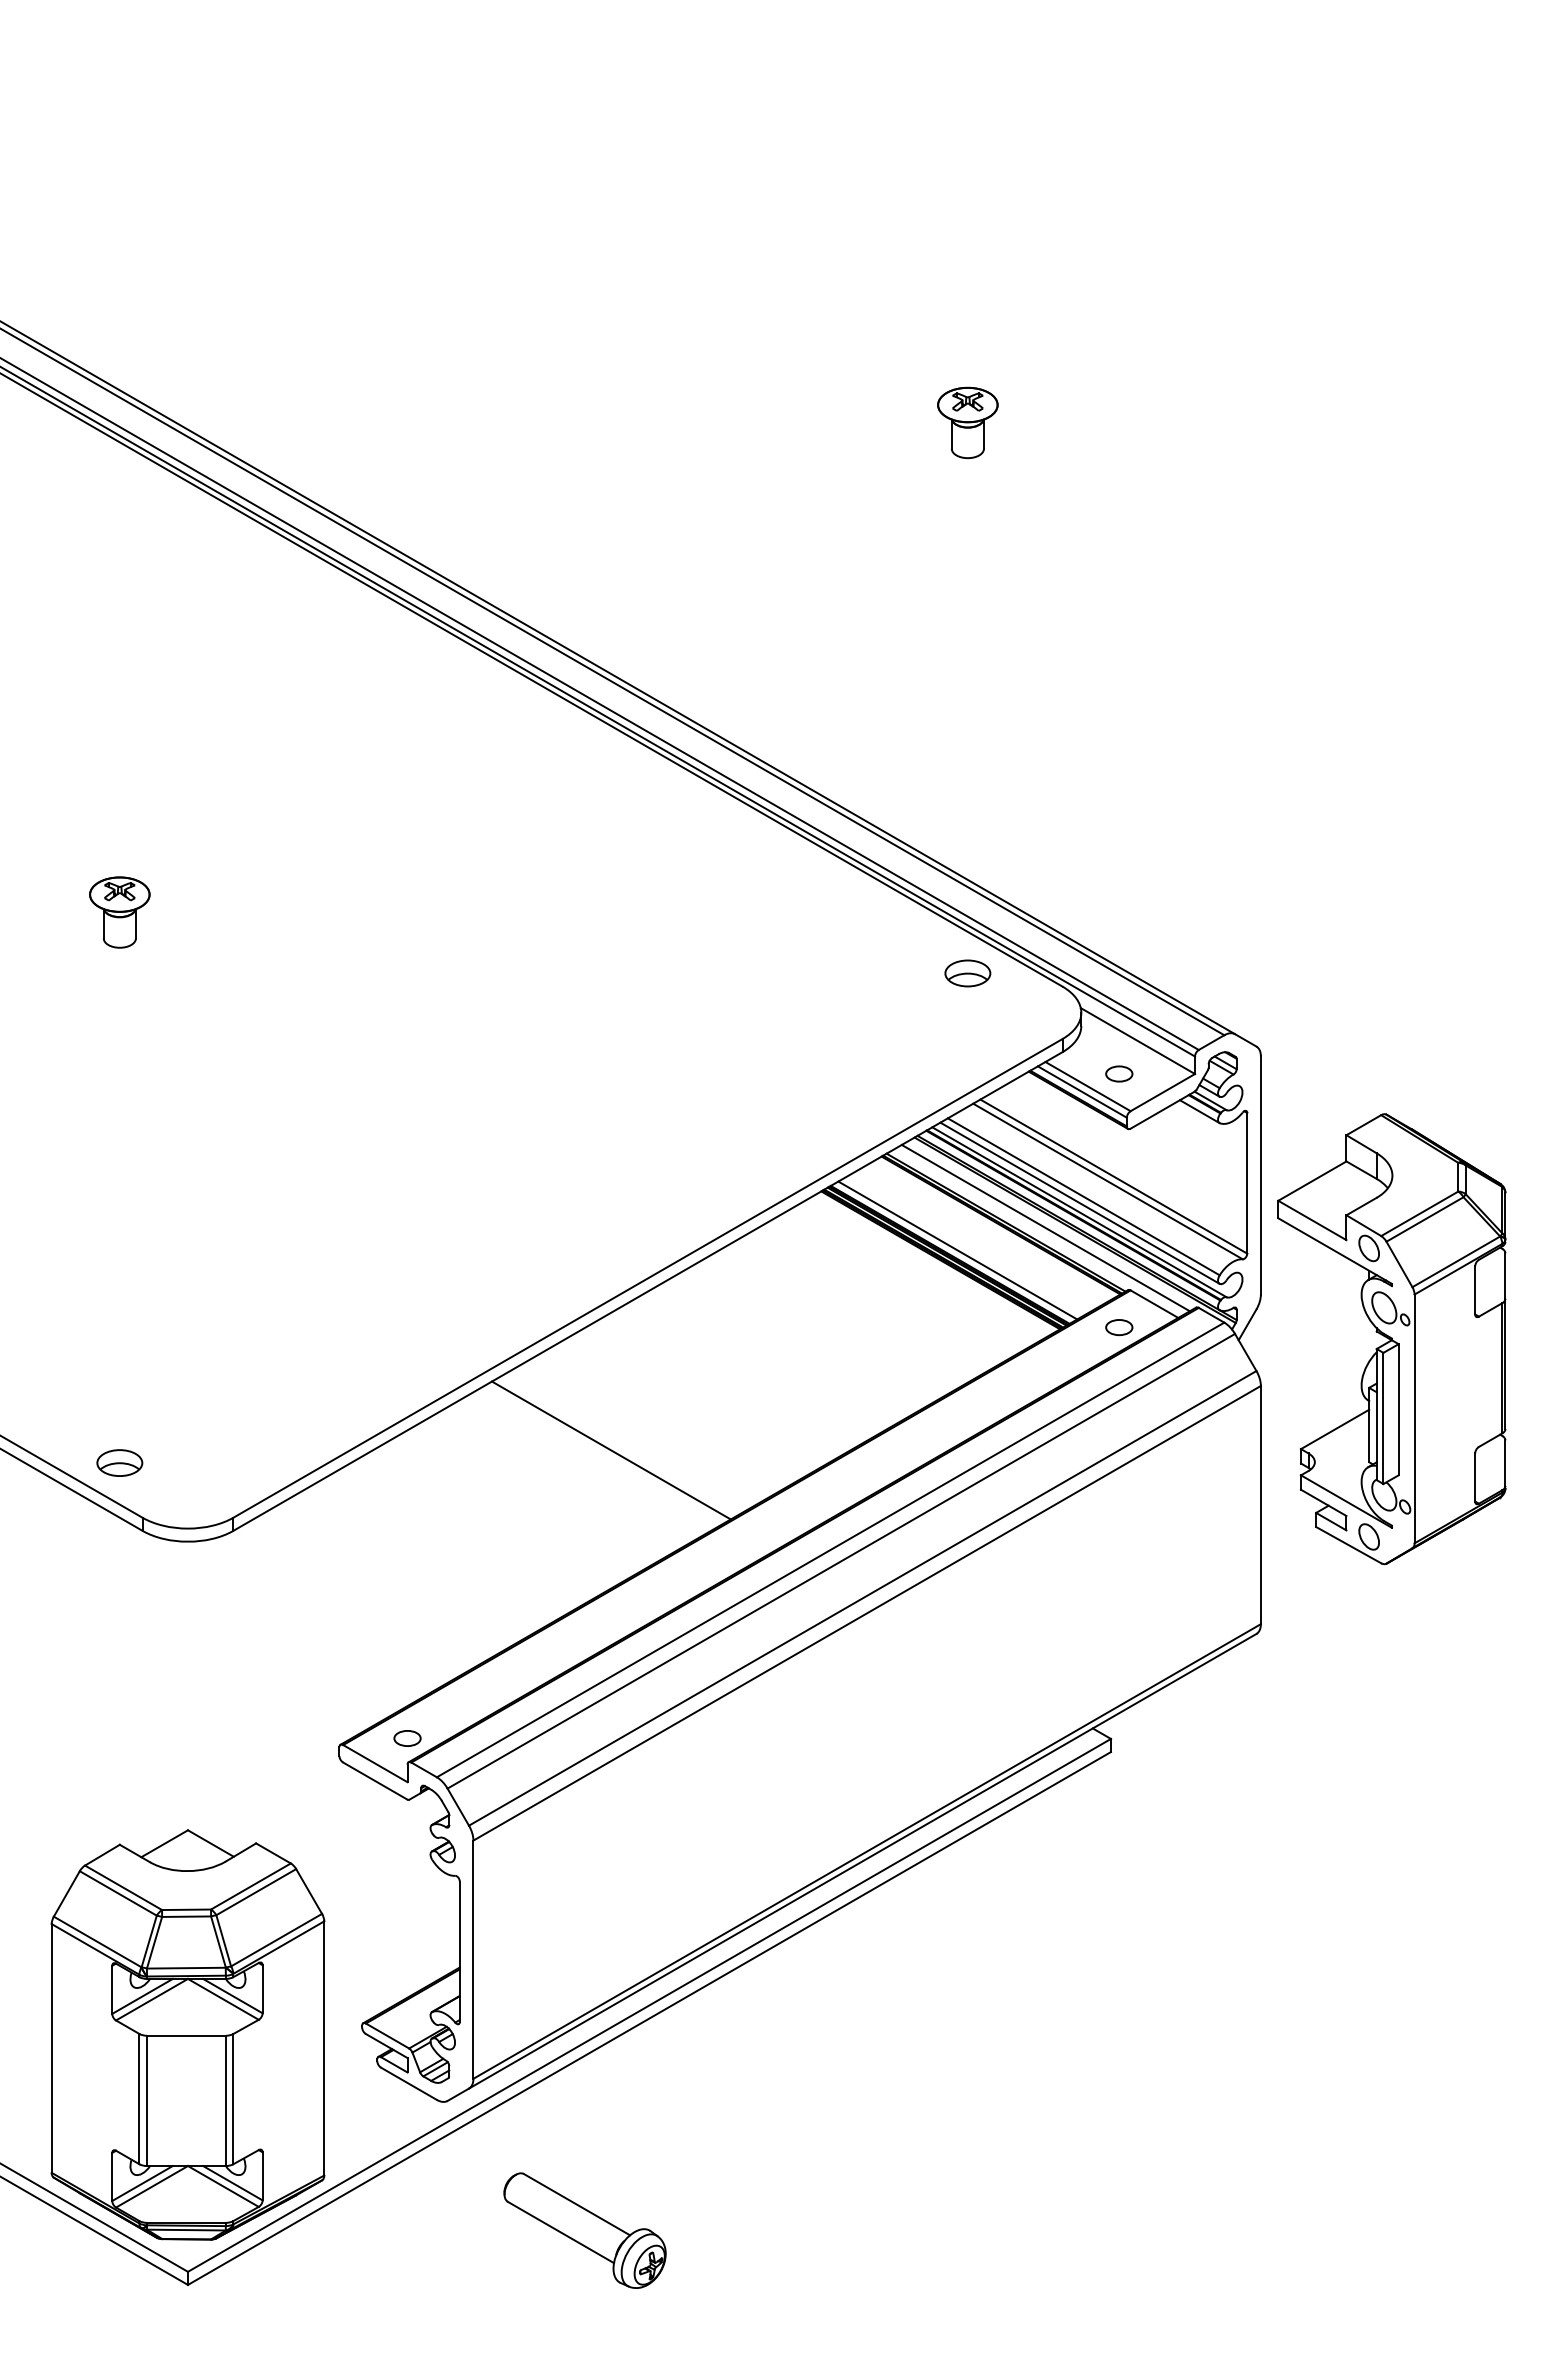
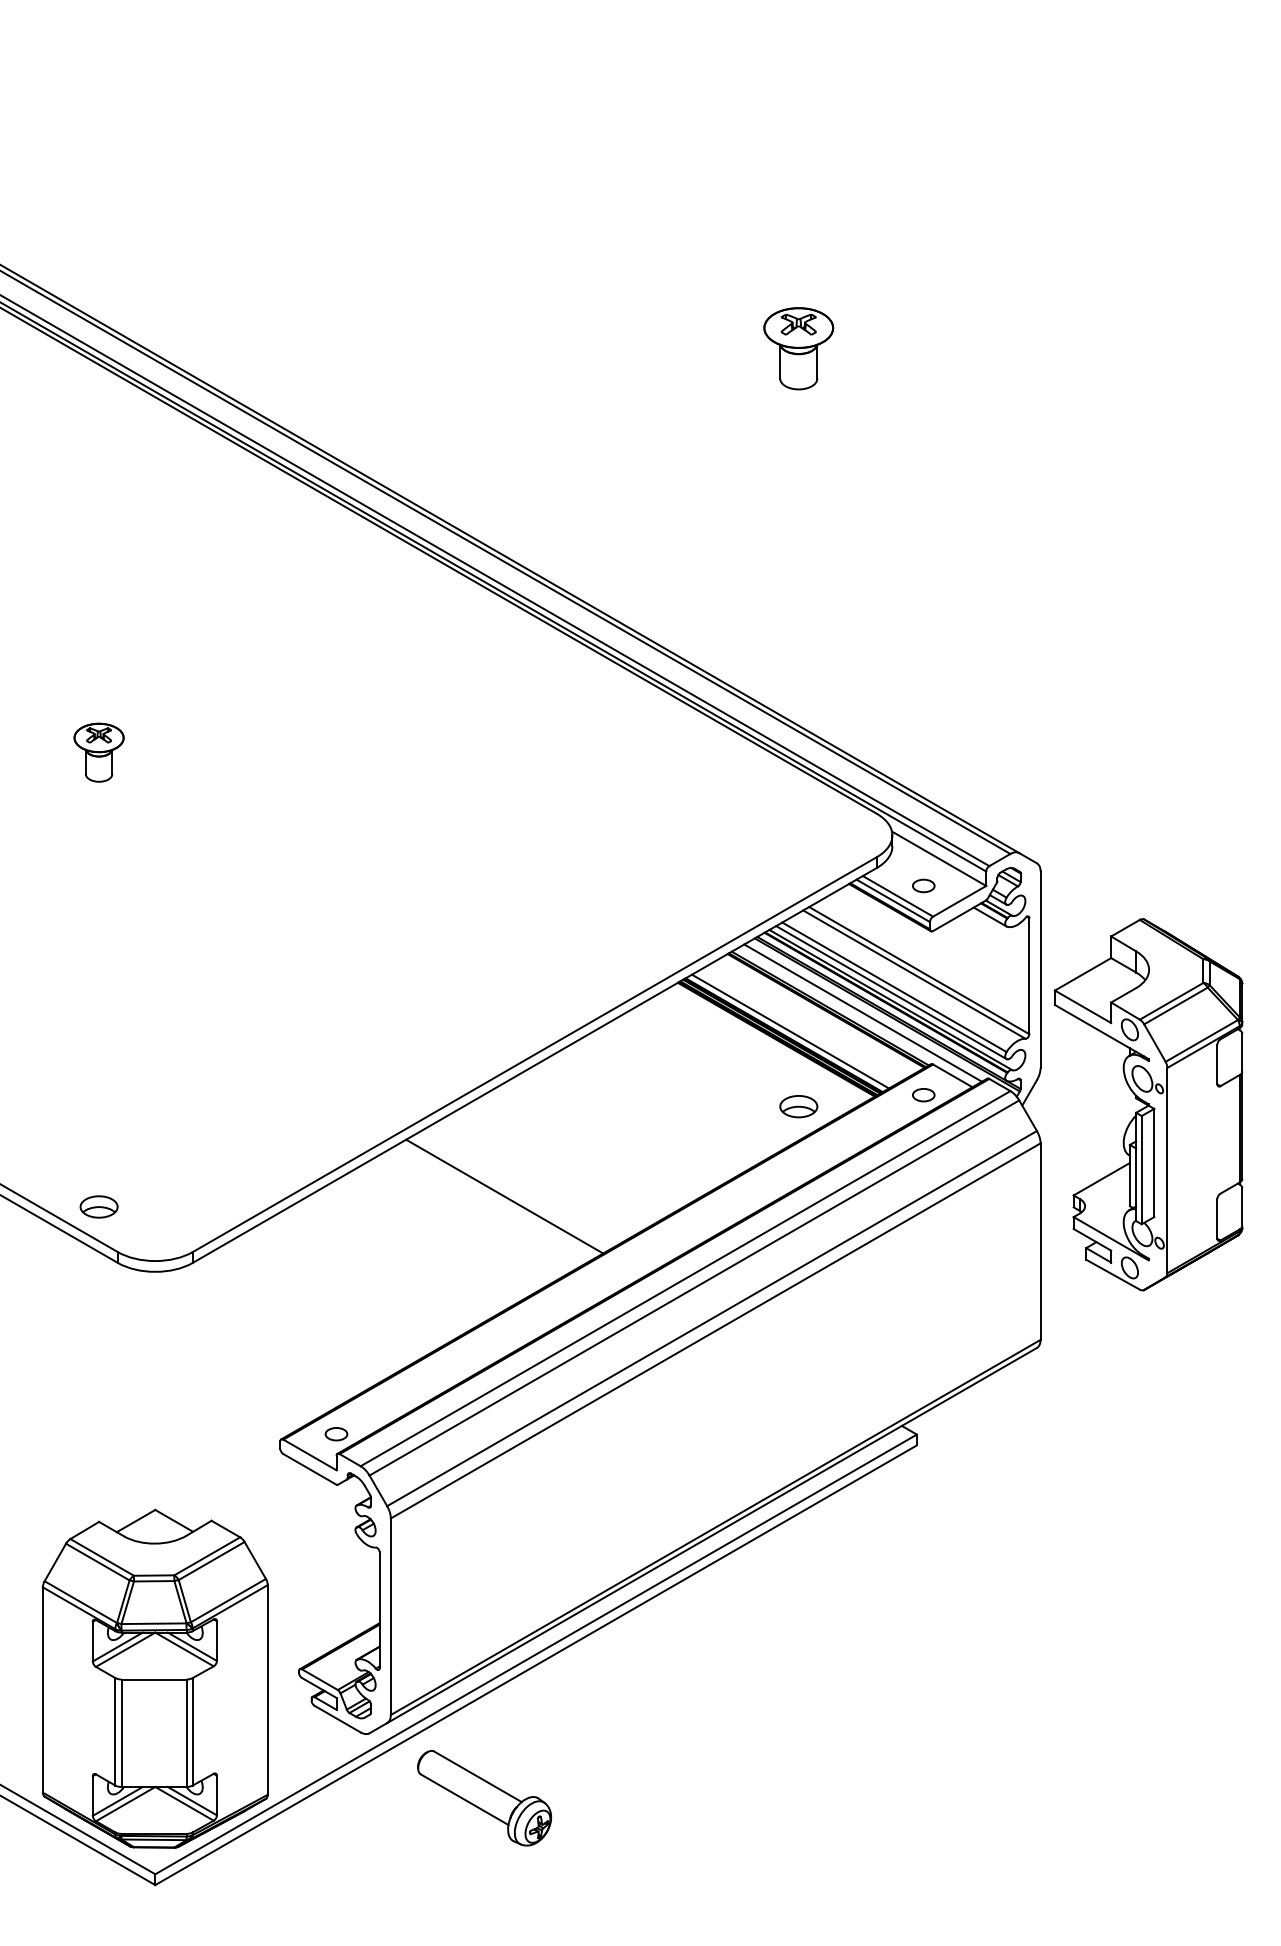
part: (967, 422) -> (798, 348), size x1.4
part: (967, 973) -> (798, 1106), moved
part: (584, 2230) -> (484, 1798), moved

